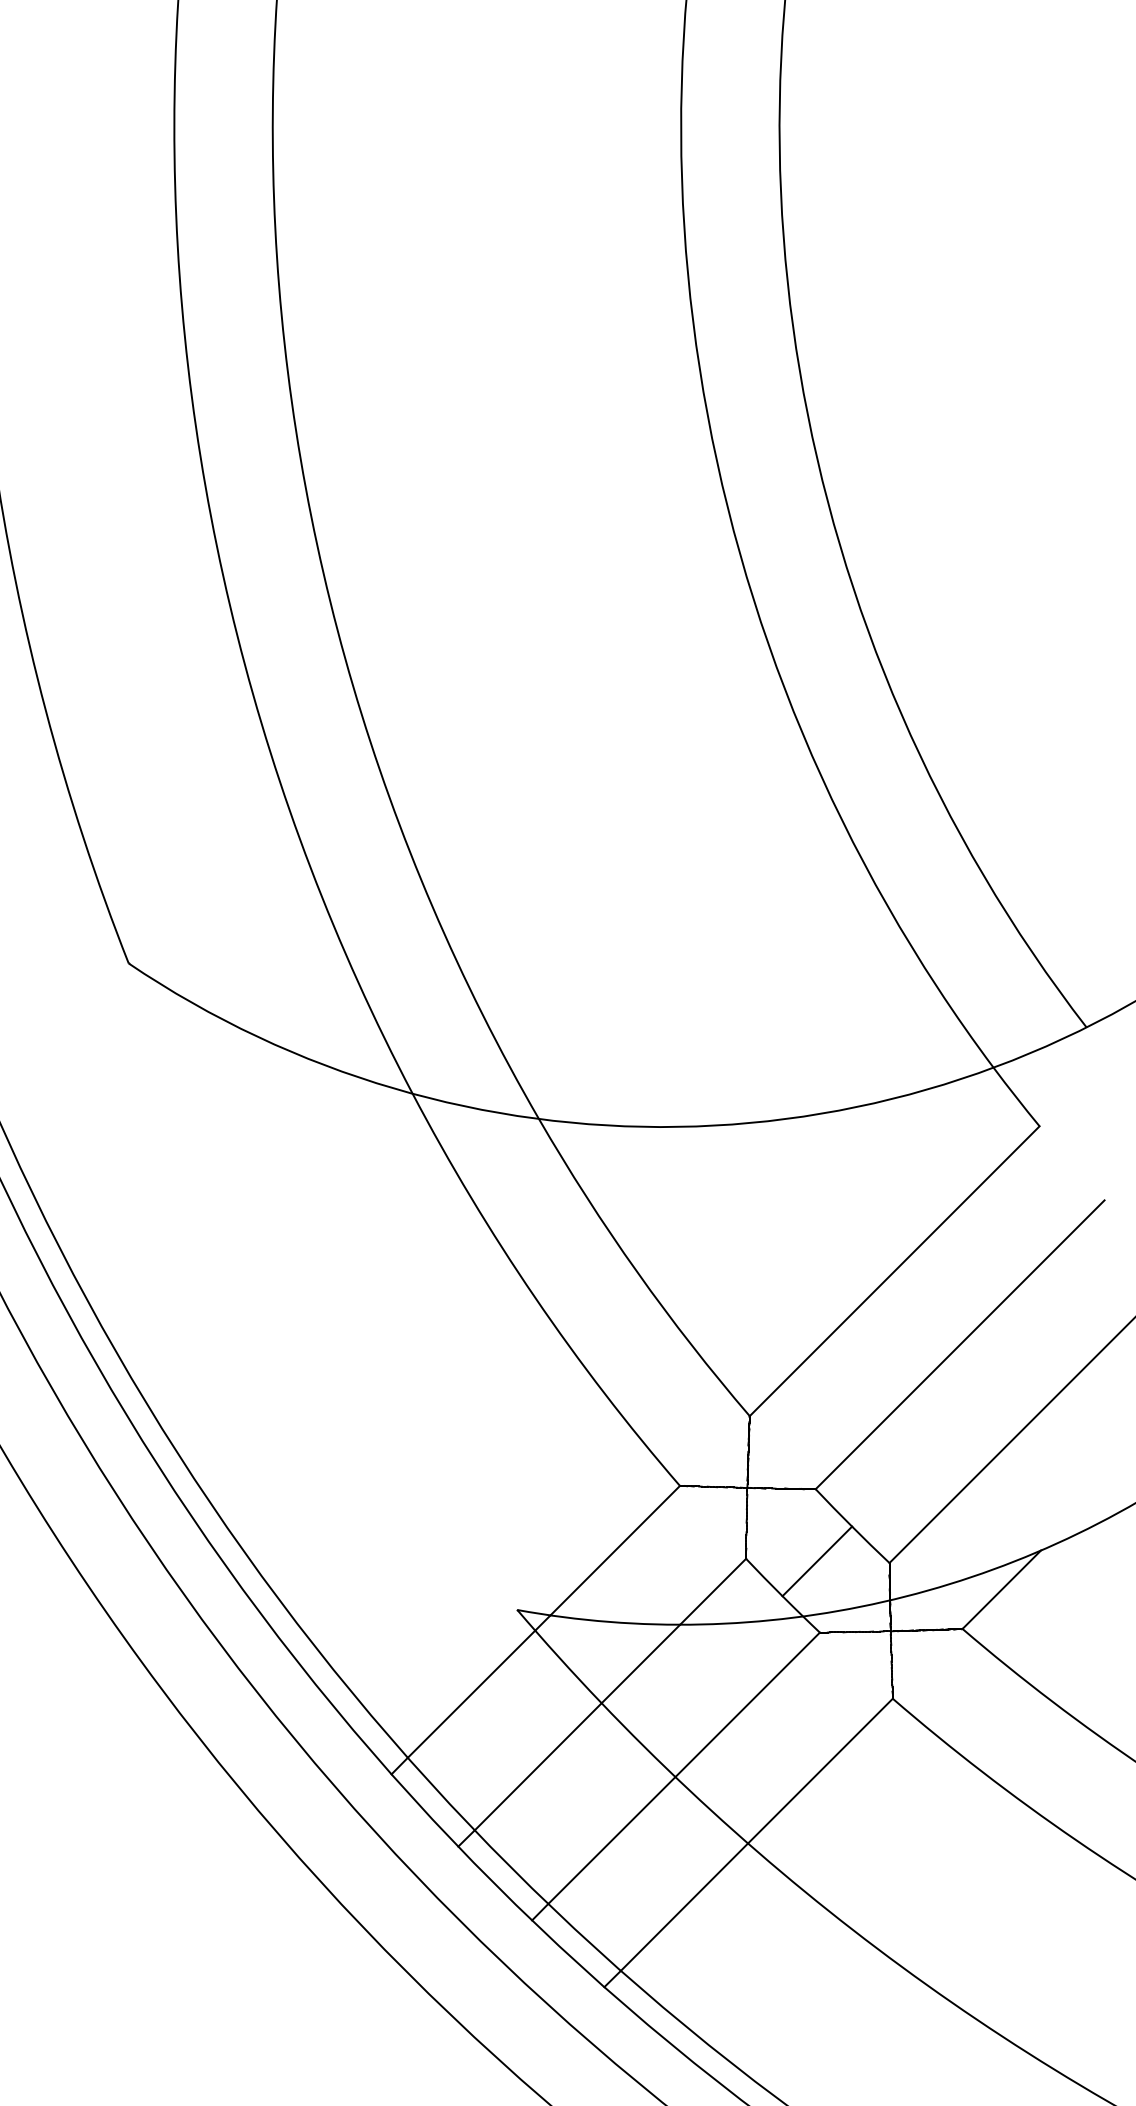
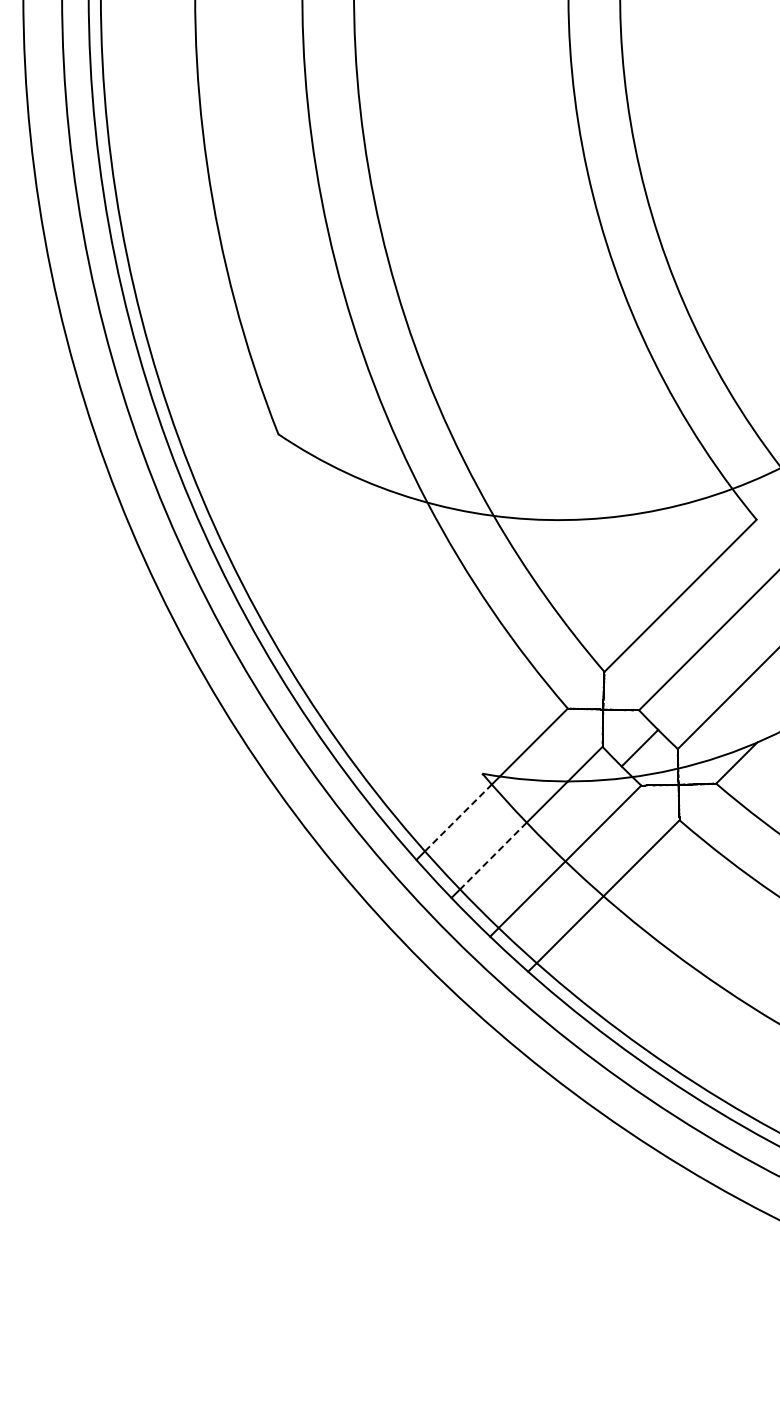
line: (471, 1693) -> (458, 817), solid -> dashed
line: (538, 1767) -> (493, 856), solid -> dashed

